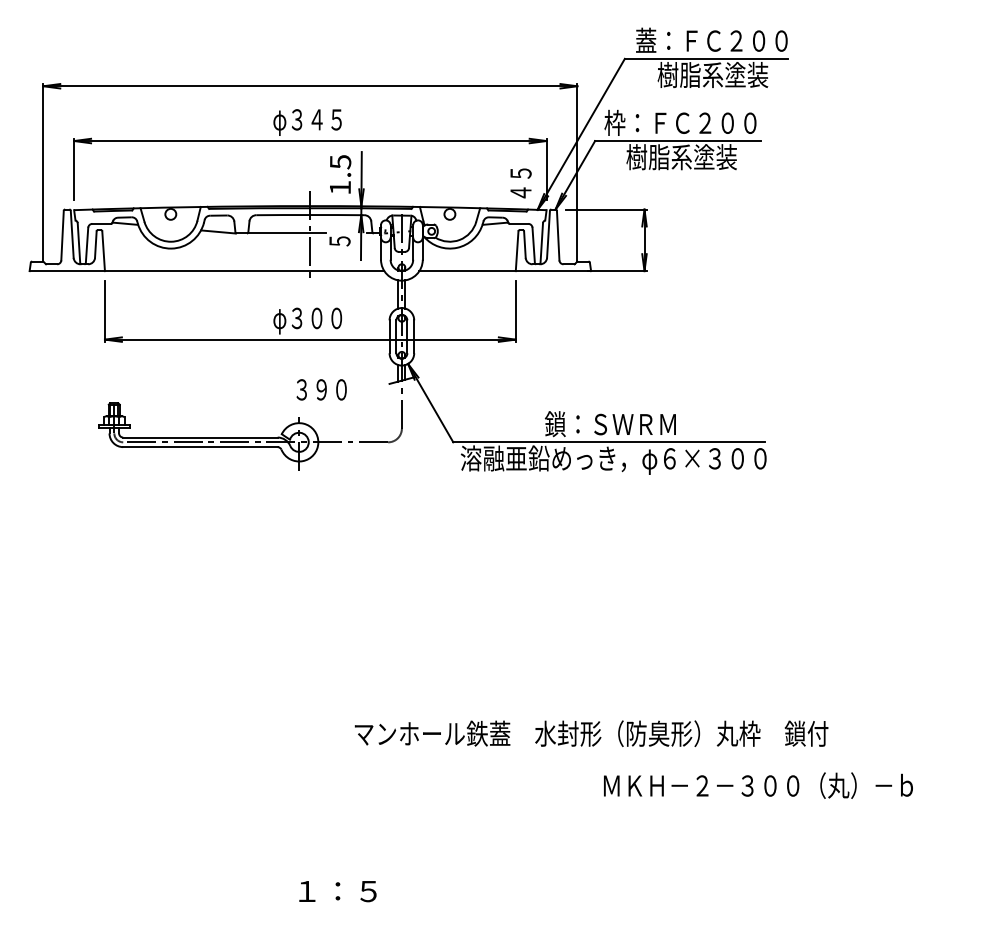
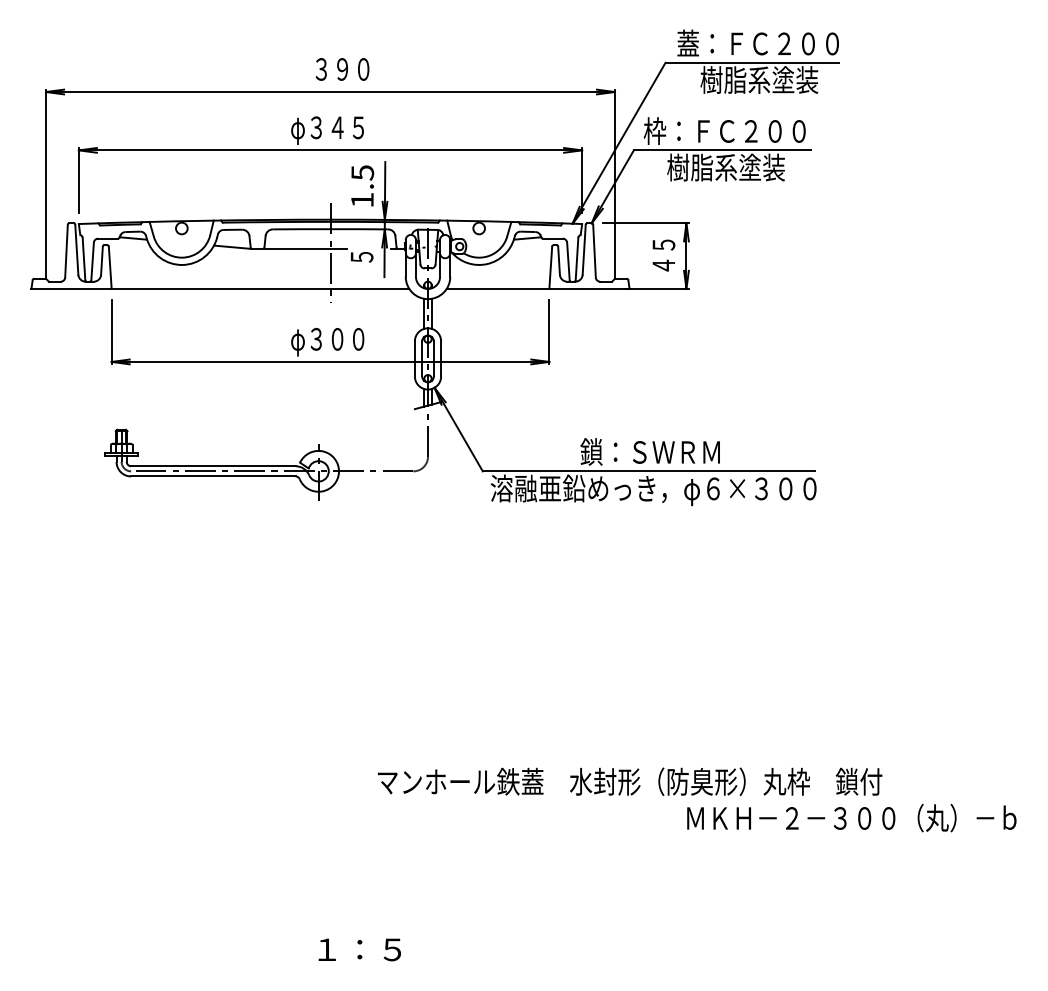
text: (520, 183) -> (663, 255), moved
text: (321, 389) -> (342, 69), moved
text: (758, 786) -> (851, 818), moved

